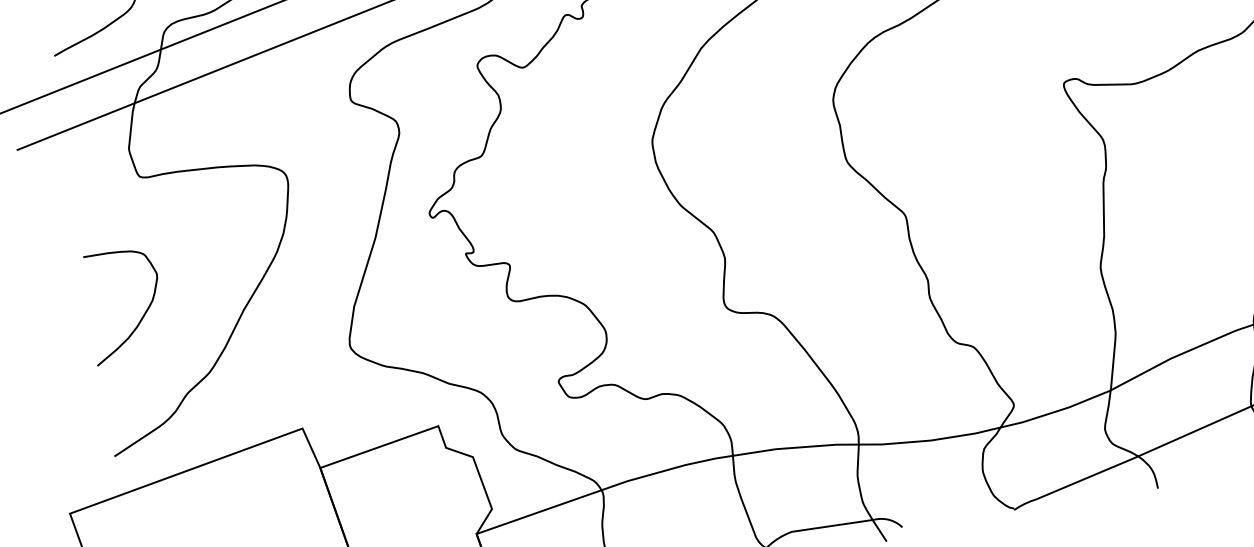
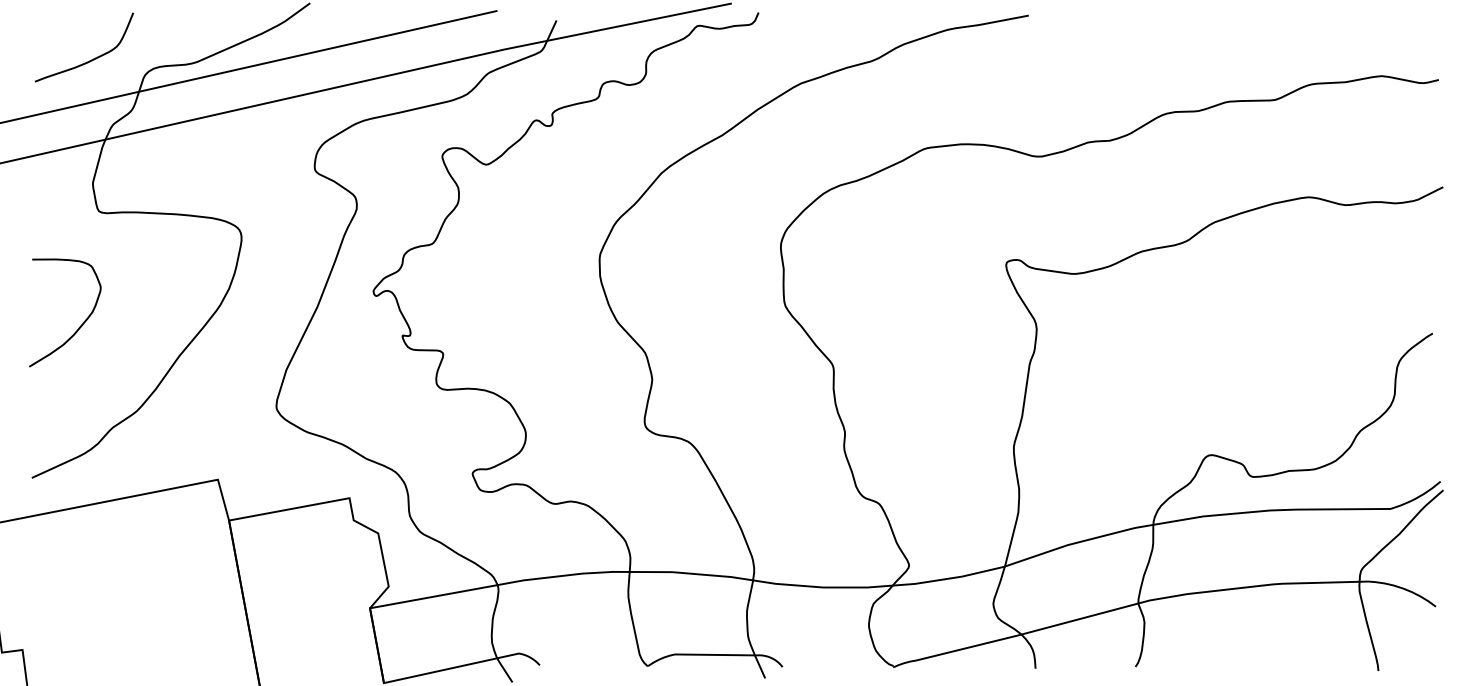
curve: (141, 317) -> (79, 326), moved

